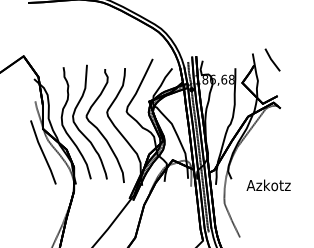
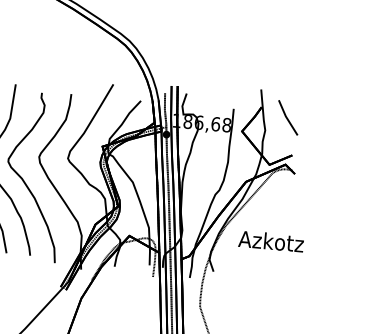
line: (272, 59) -> (288, 117), moved
text: (268, 185) -> (270, 241), moved

